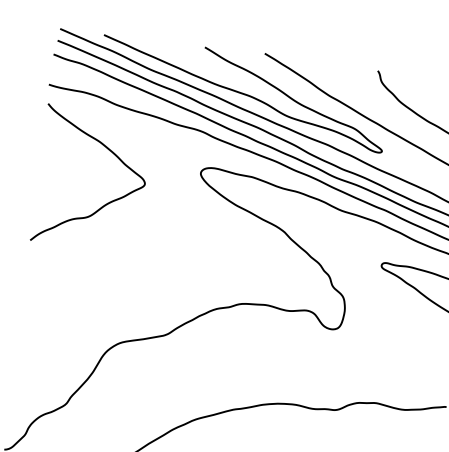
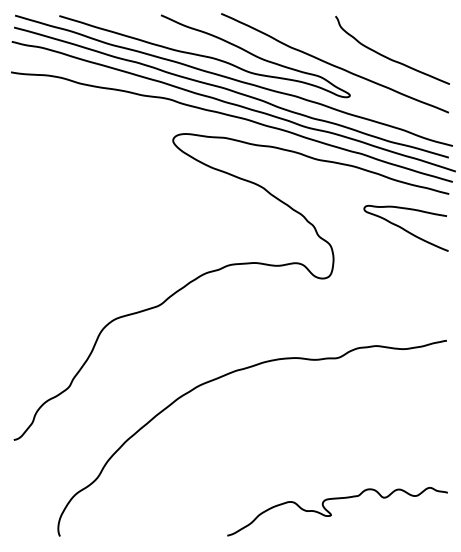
curve: (107, 202) -> (84, 181), removed

